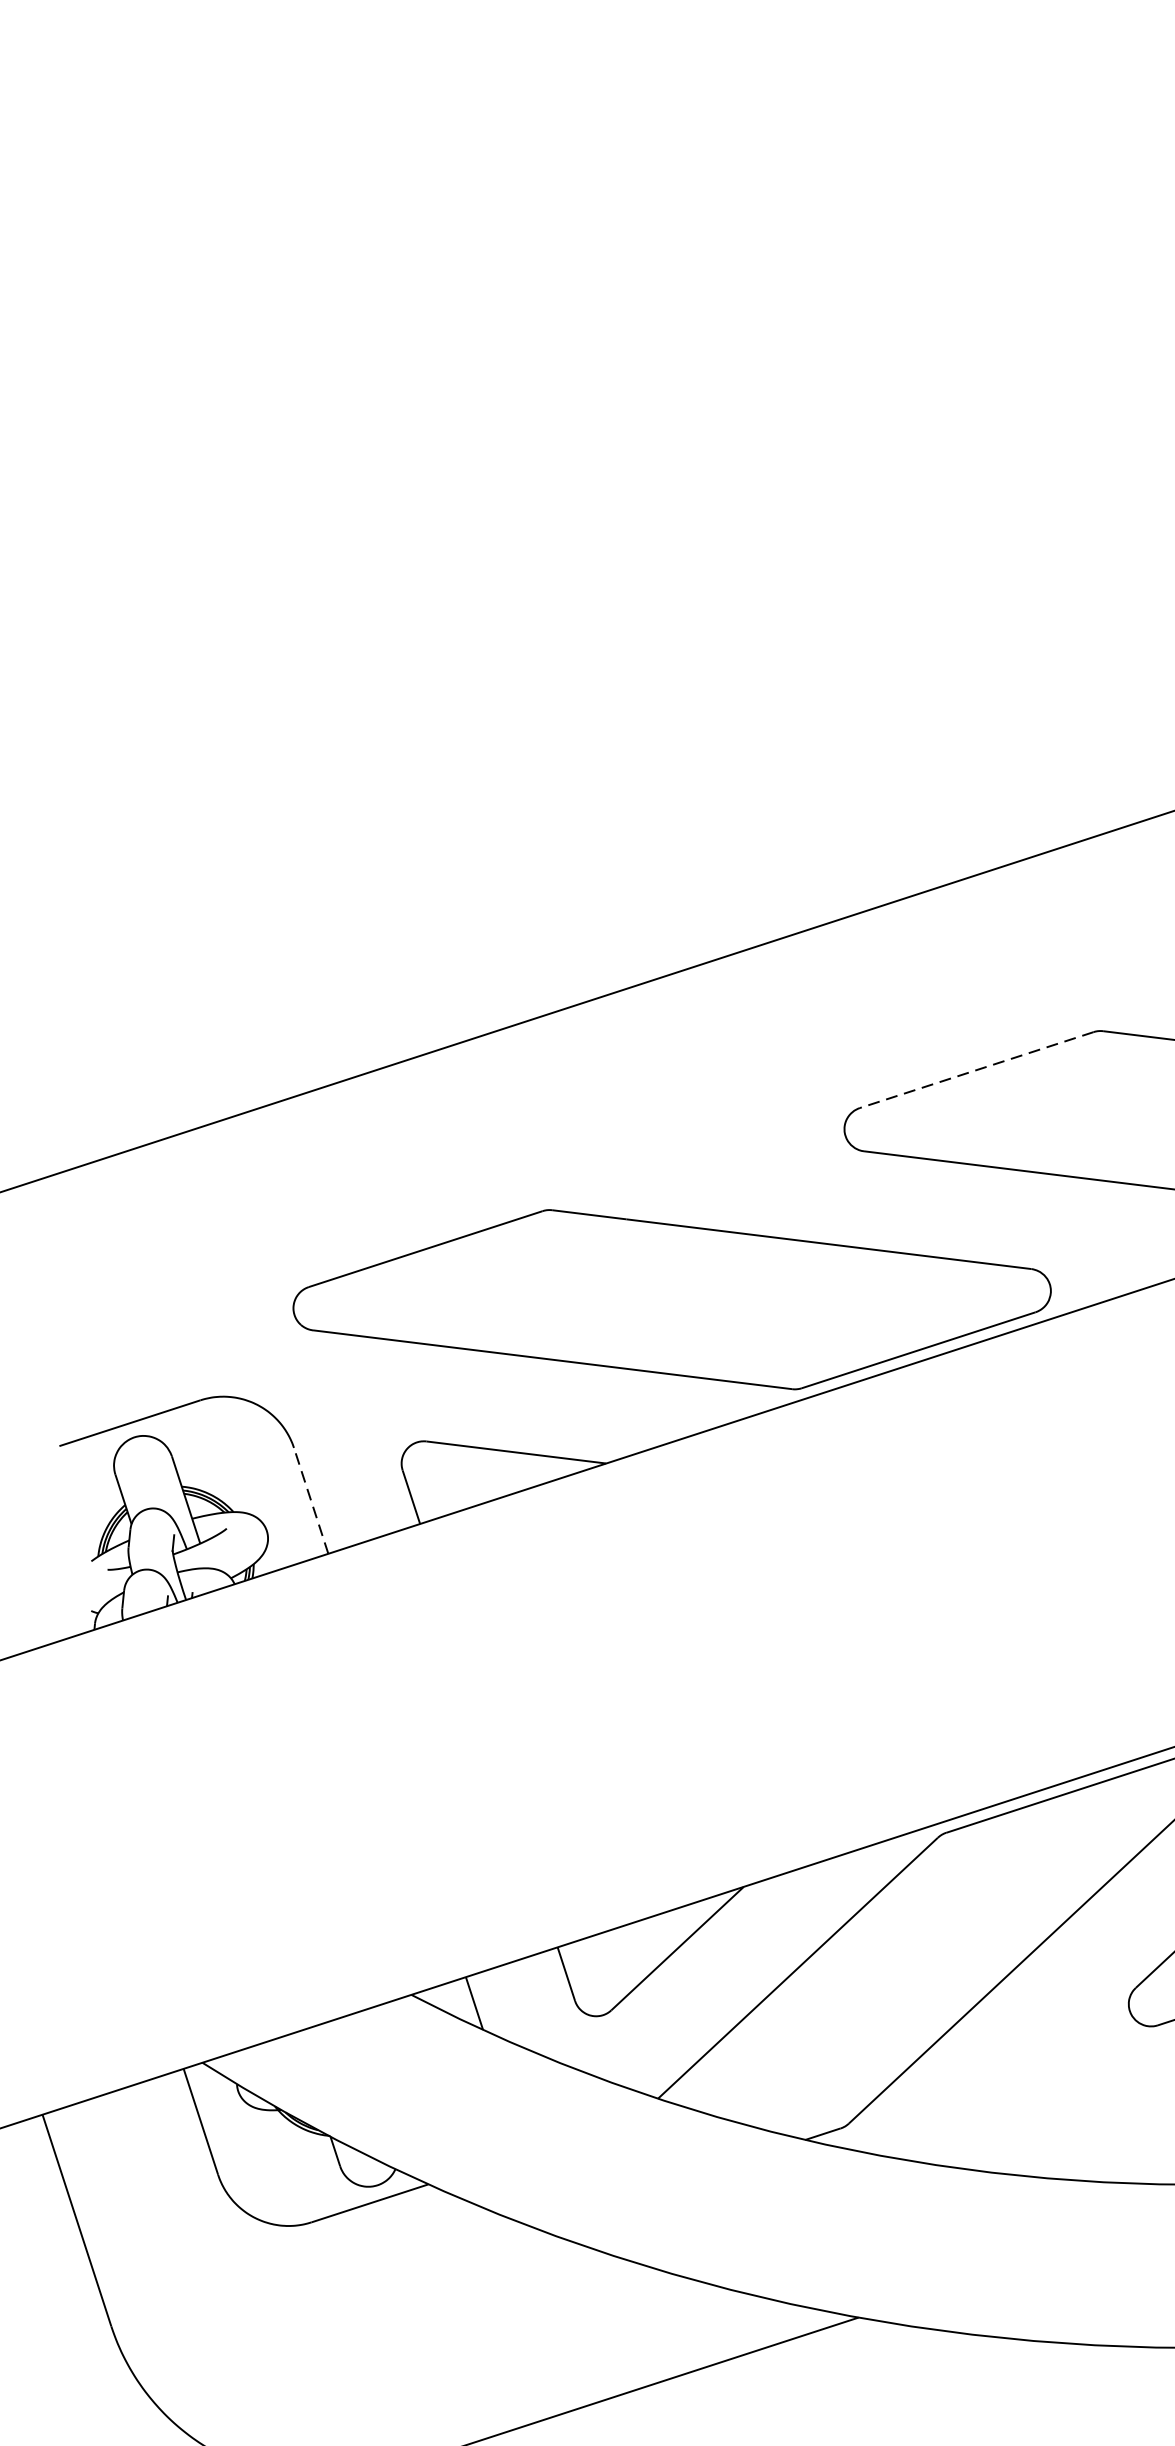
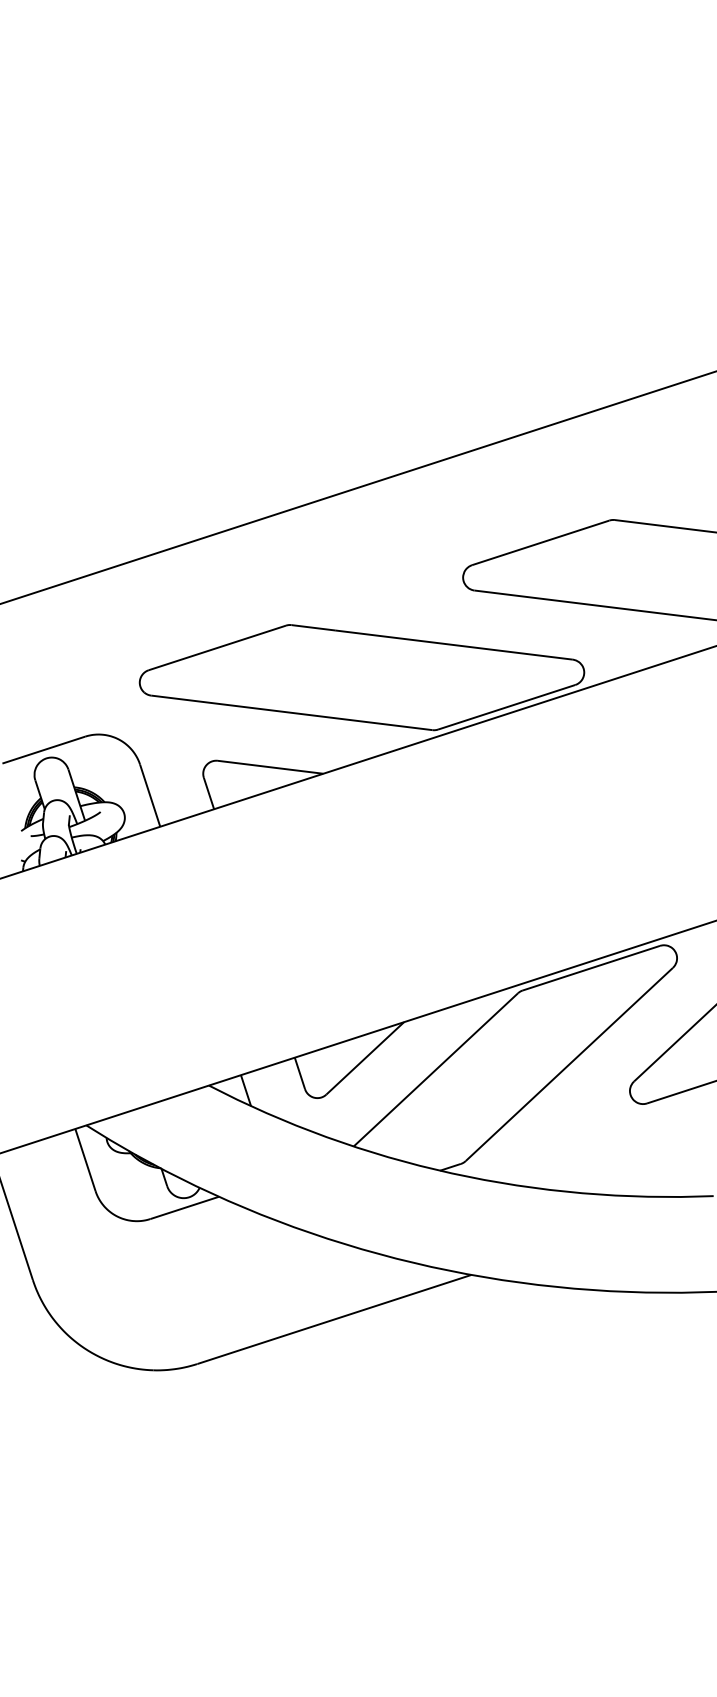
line: (976, 1071) -> (540, 543), dashed -> solid
line: (311, 1500) -> (150, 795), dashed -> solid

